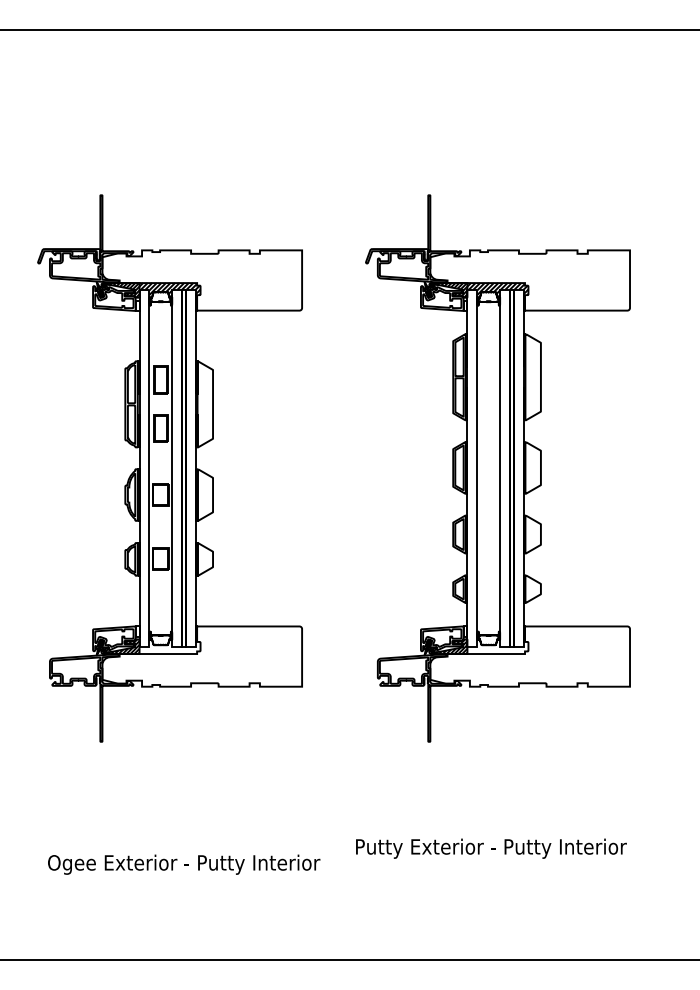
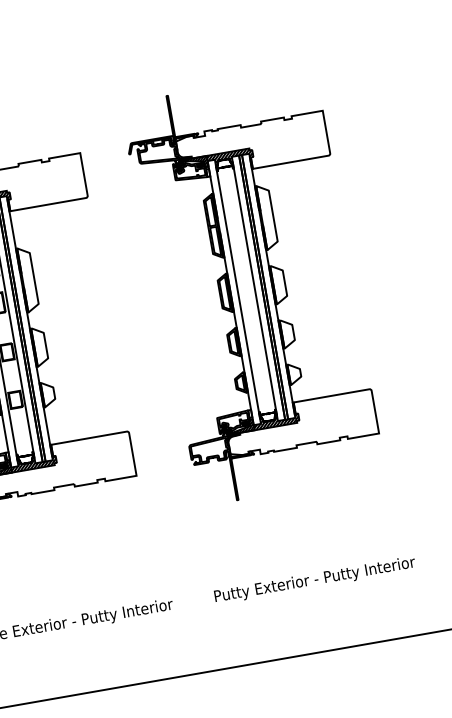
hatch: (169, 647) -> (33, 463), added
hatch: (497, 647) -> (276, 421), added
text: (491, 848) -> (315, 580), moved

